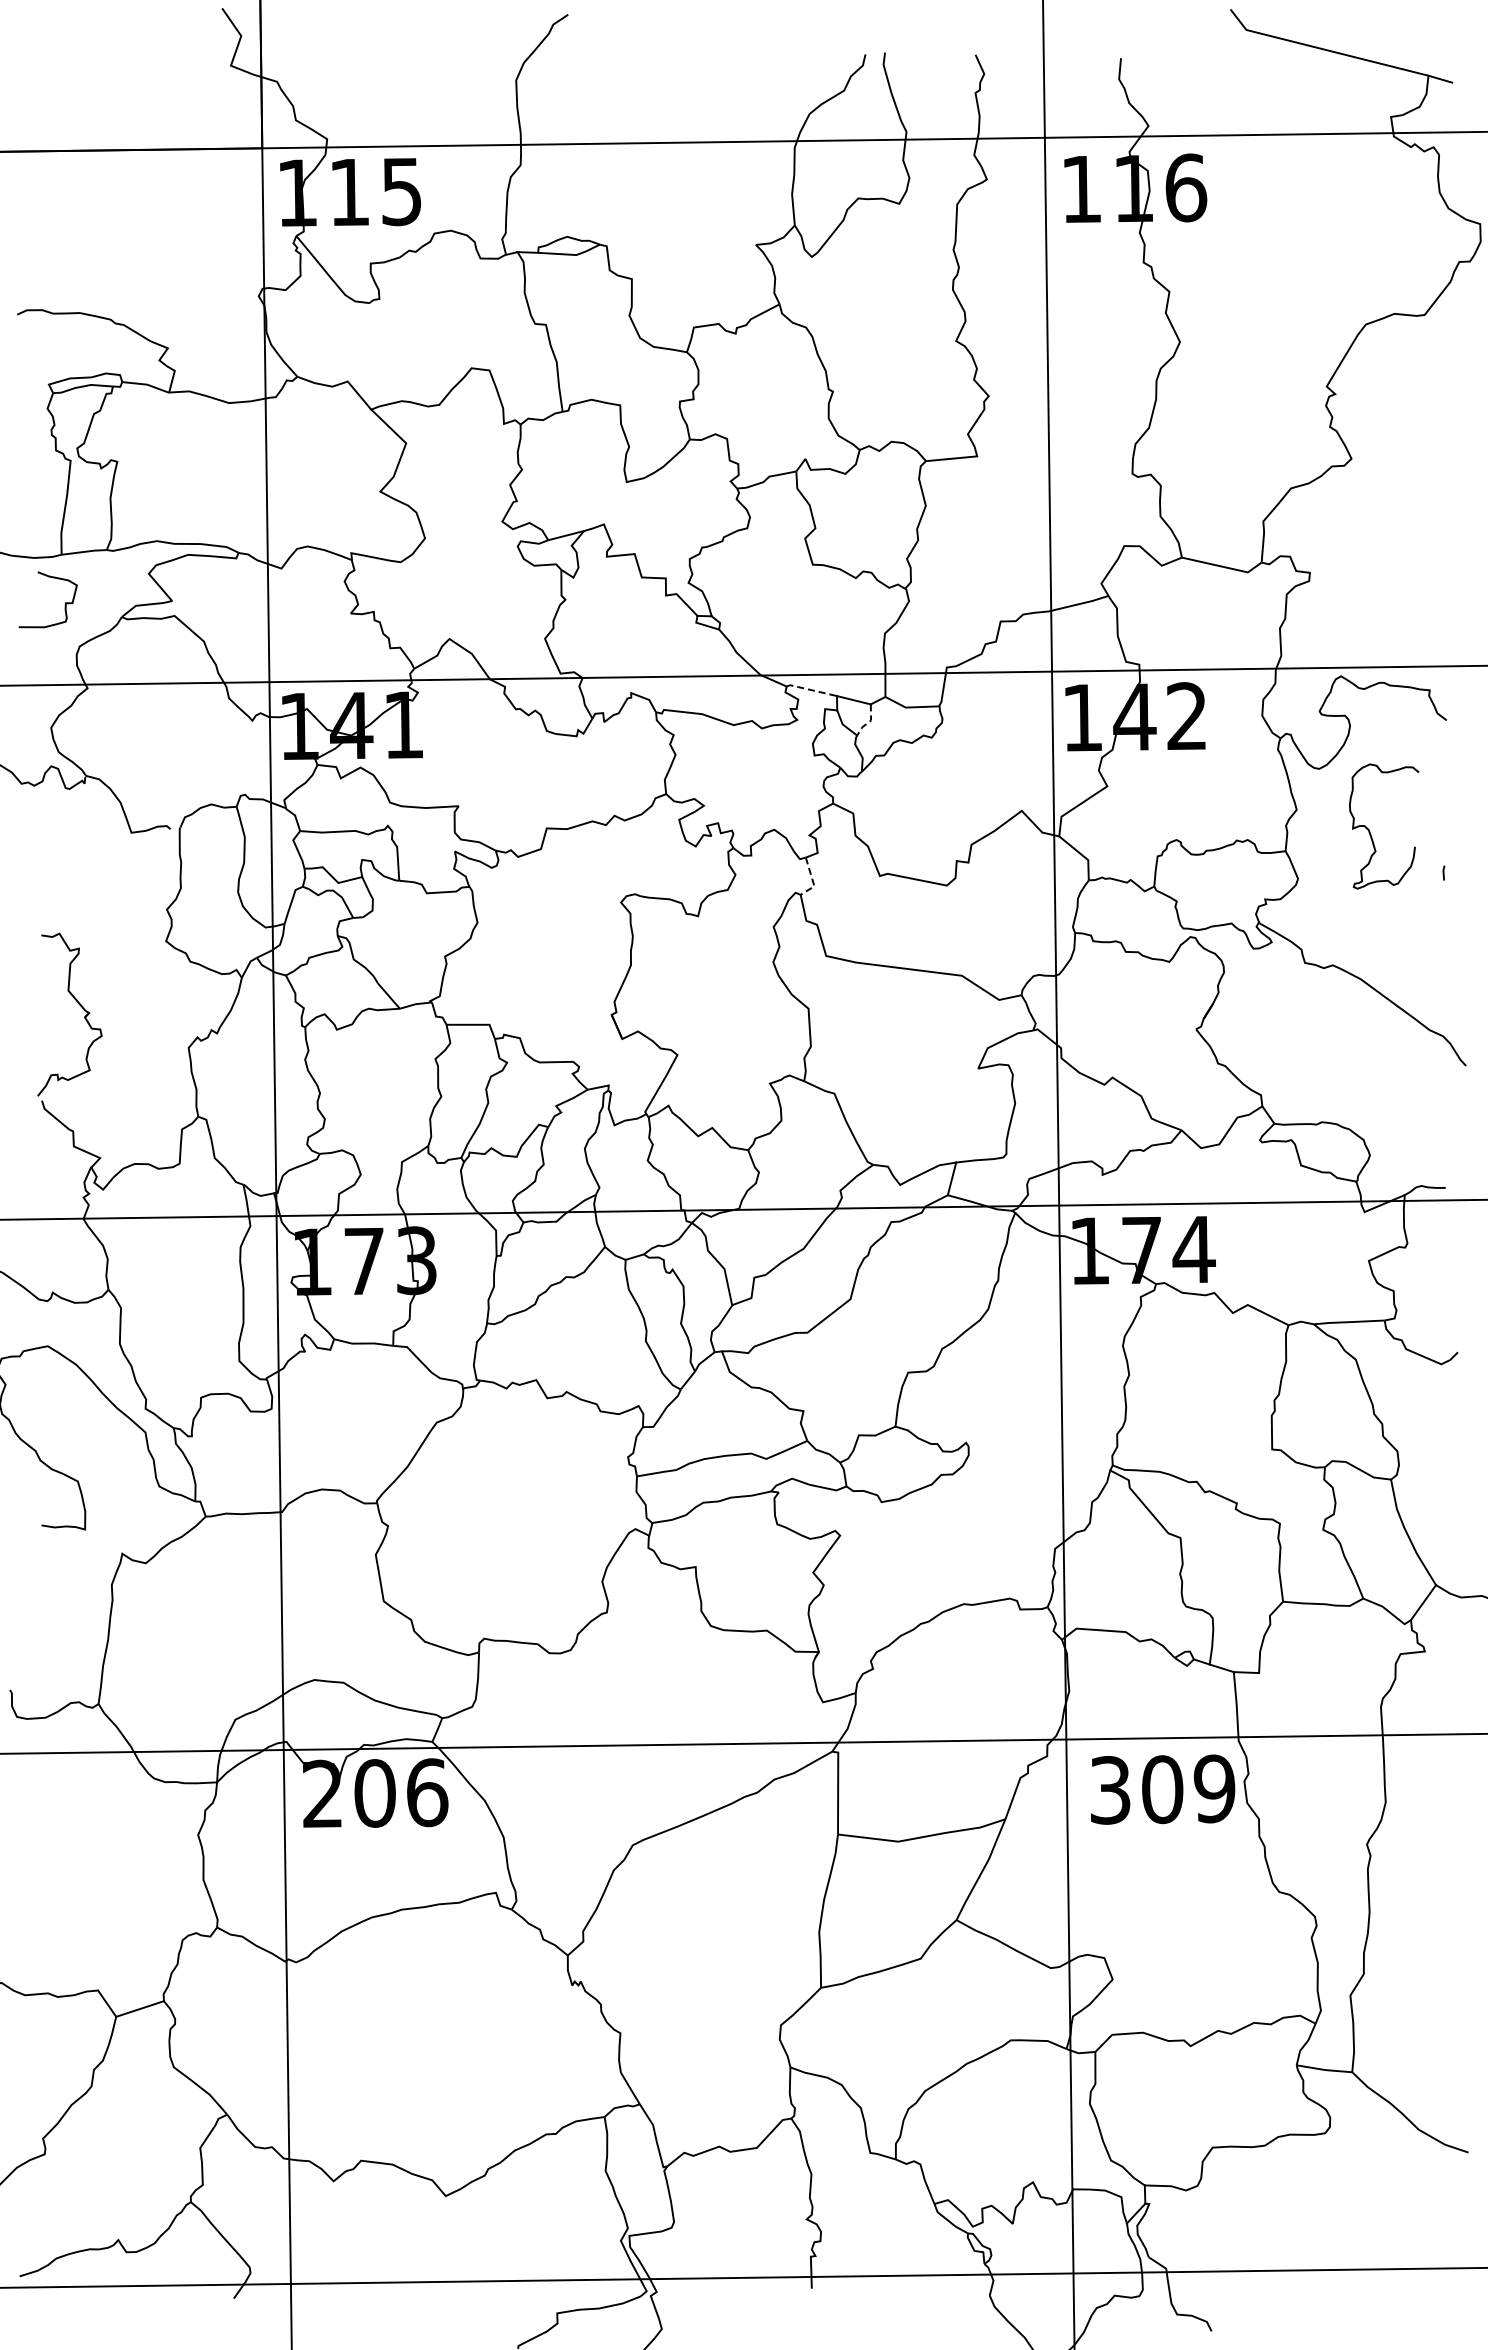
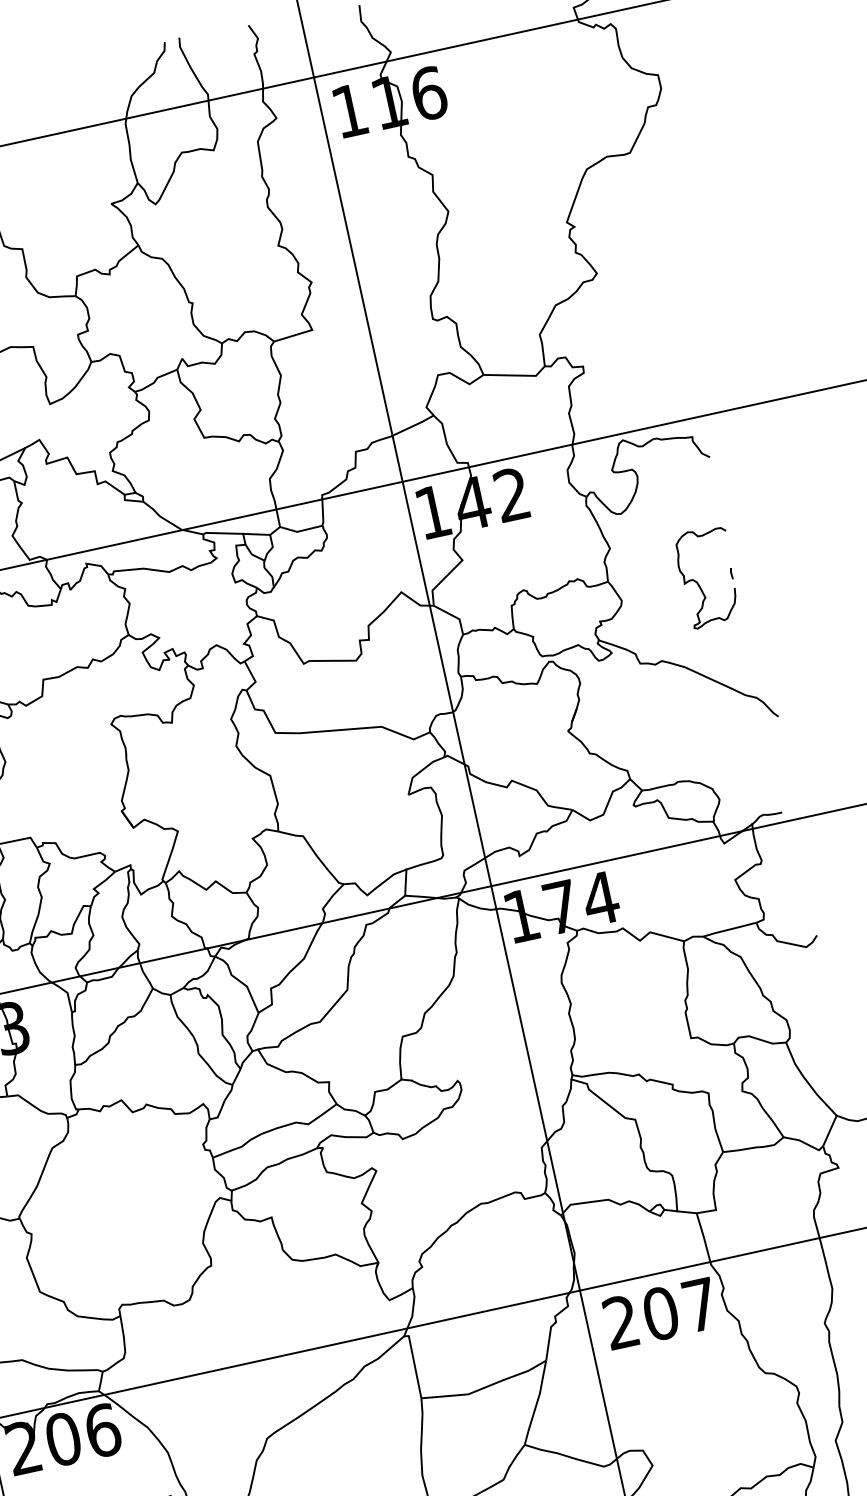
line: (811, 690) -> (222, 533), dashed -> solid
line: (868, 722) -> (271, 549), dashed -> solid
curve: (1370, 831) -> (698, 583), moved
line: (812, 880) -> (253, 677), dashed -> solid
text: (1162, 1789) -> (660, 1313), 309 -> 207

